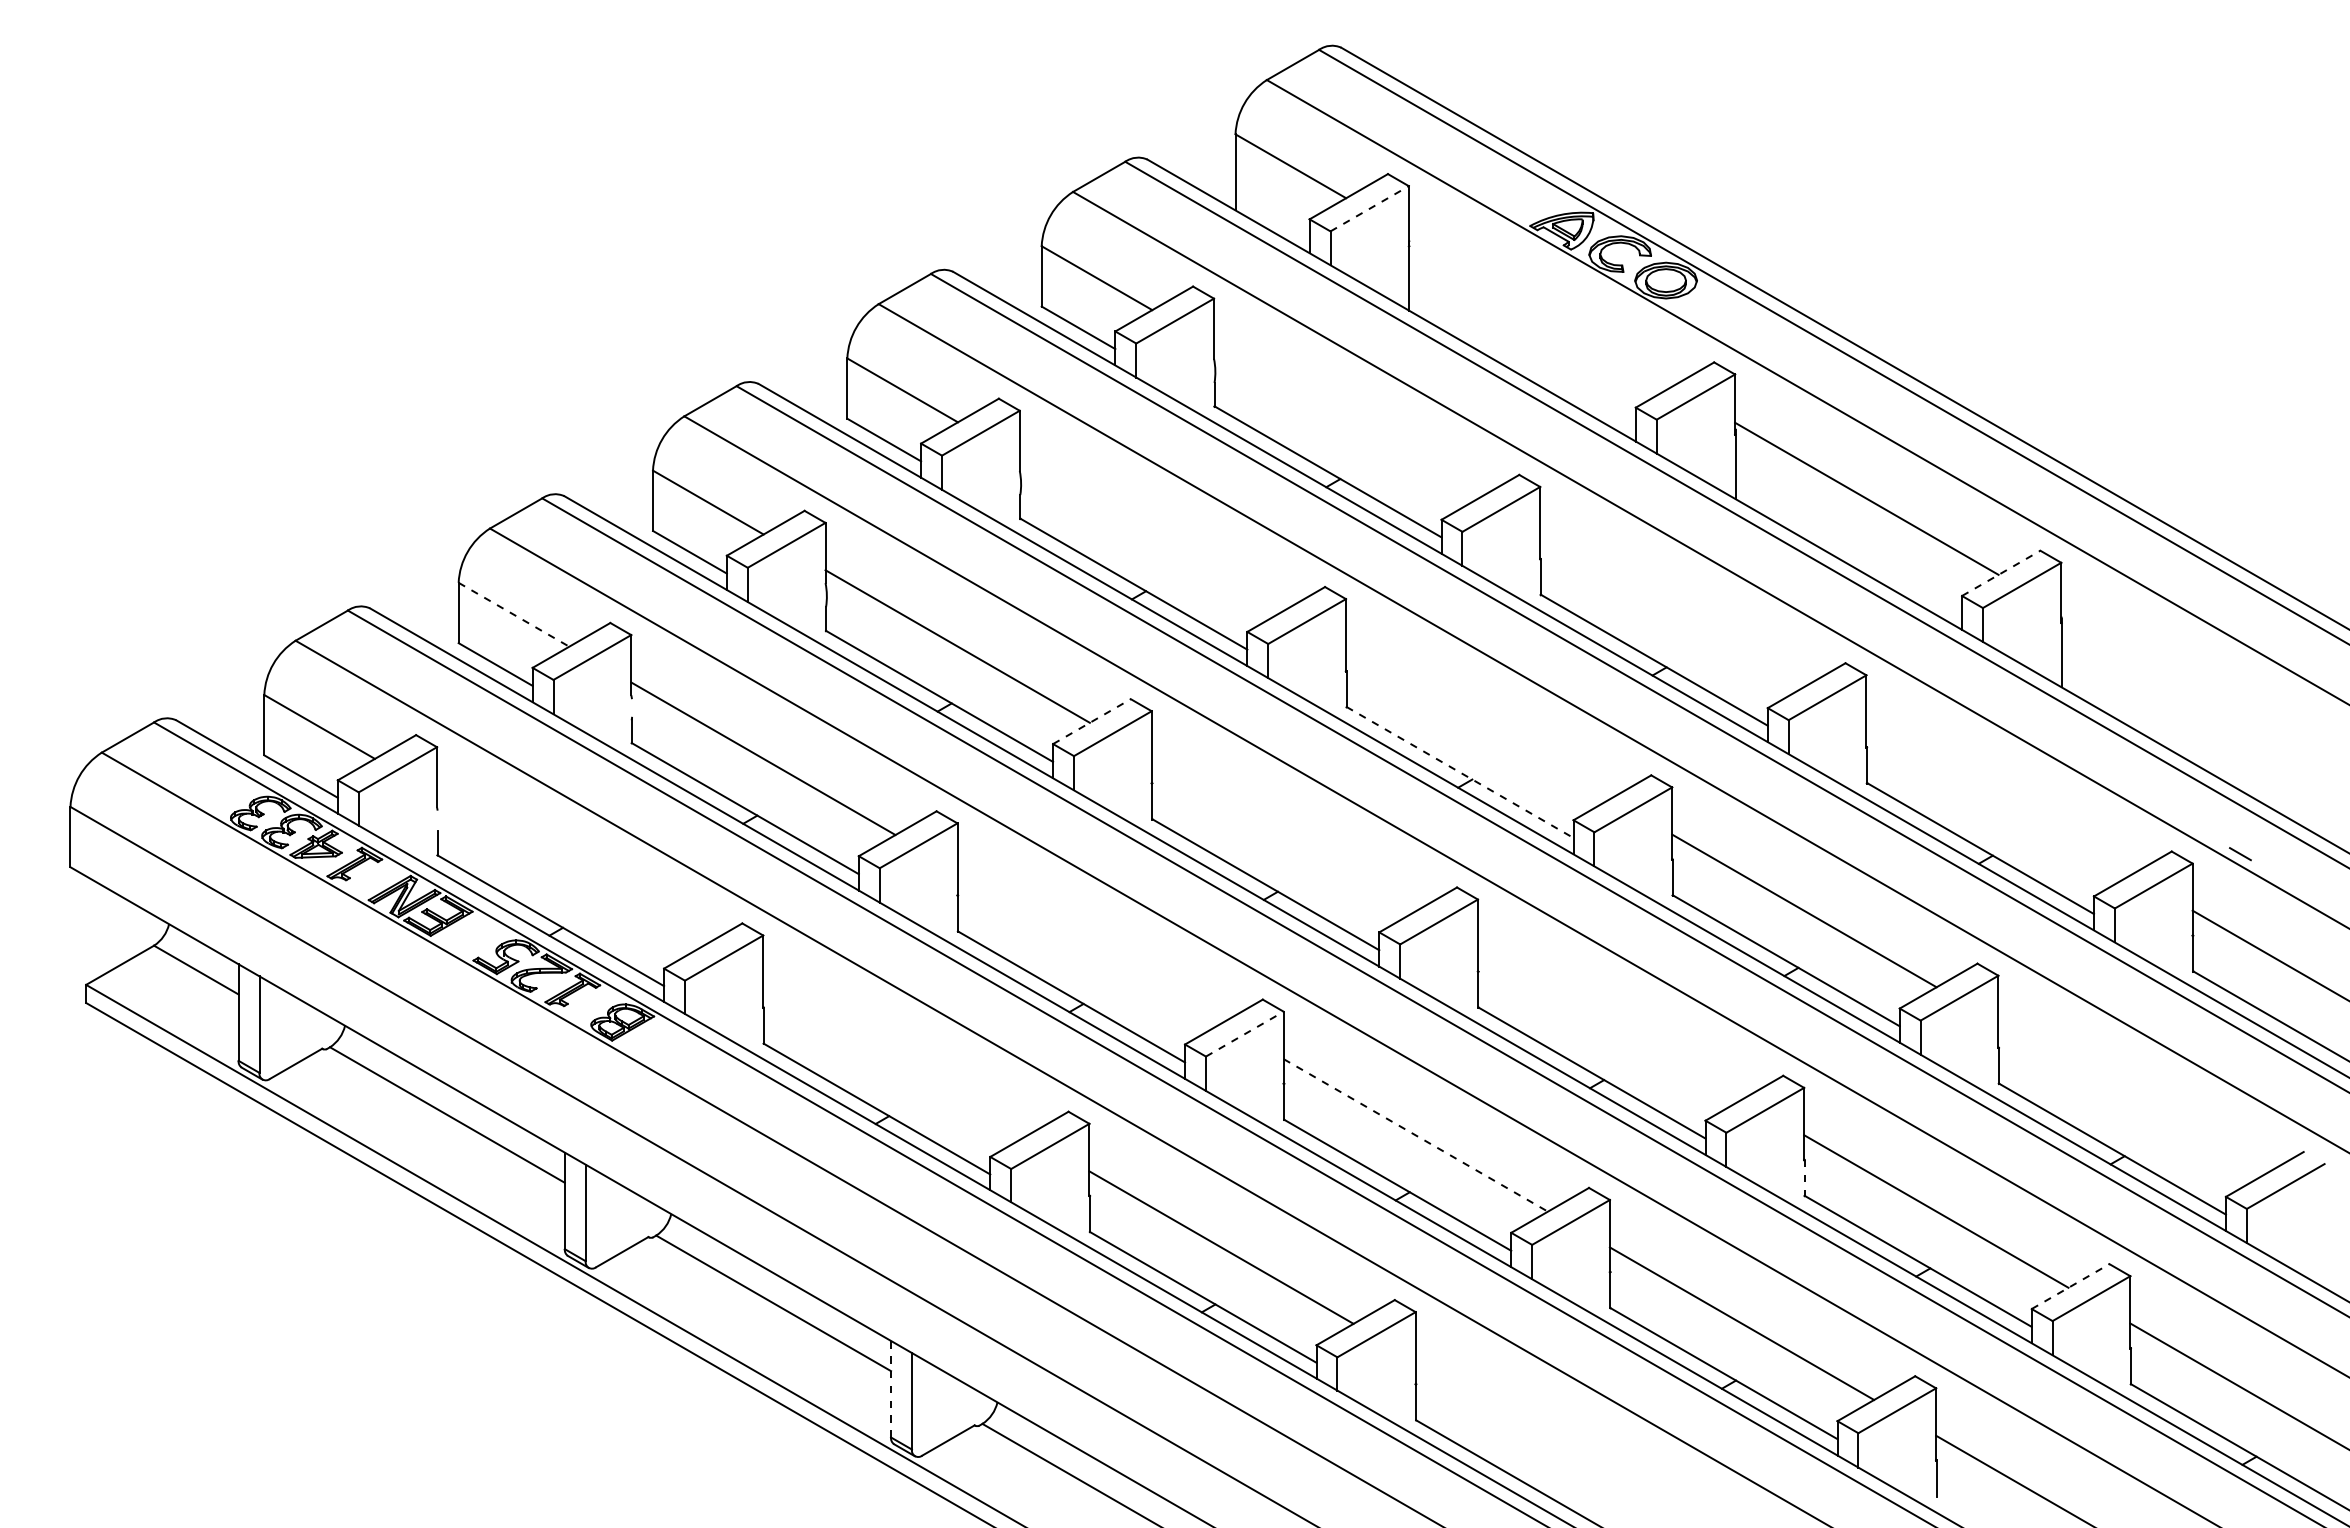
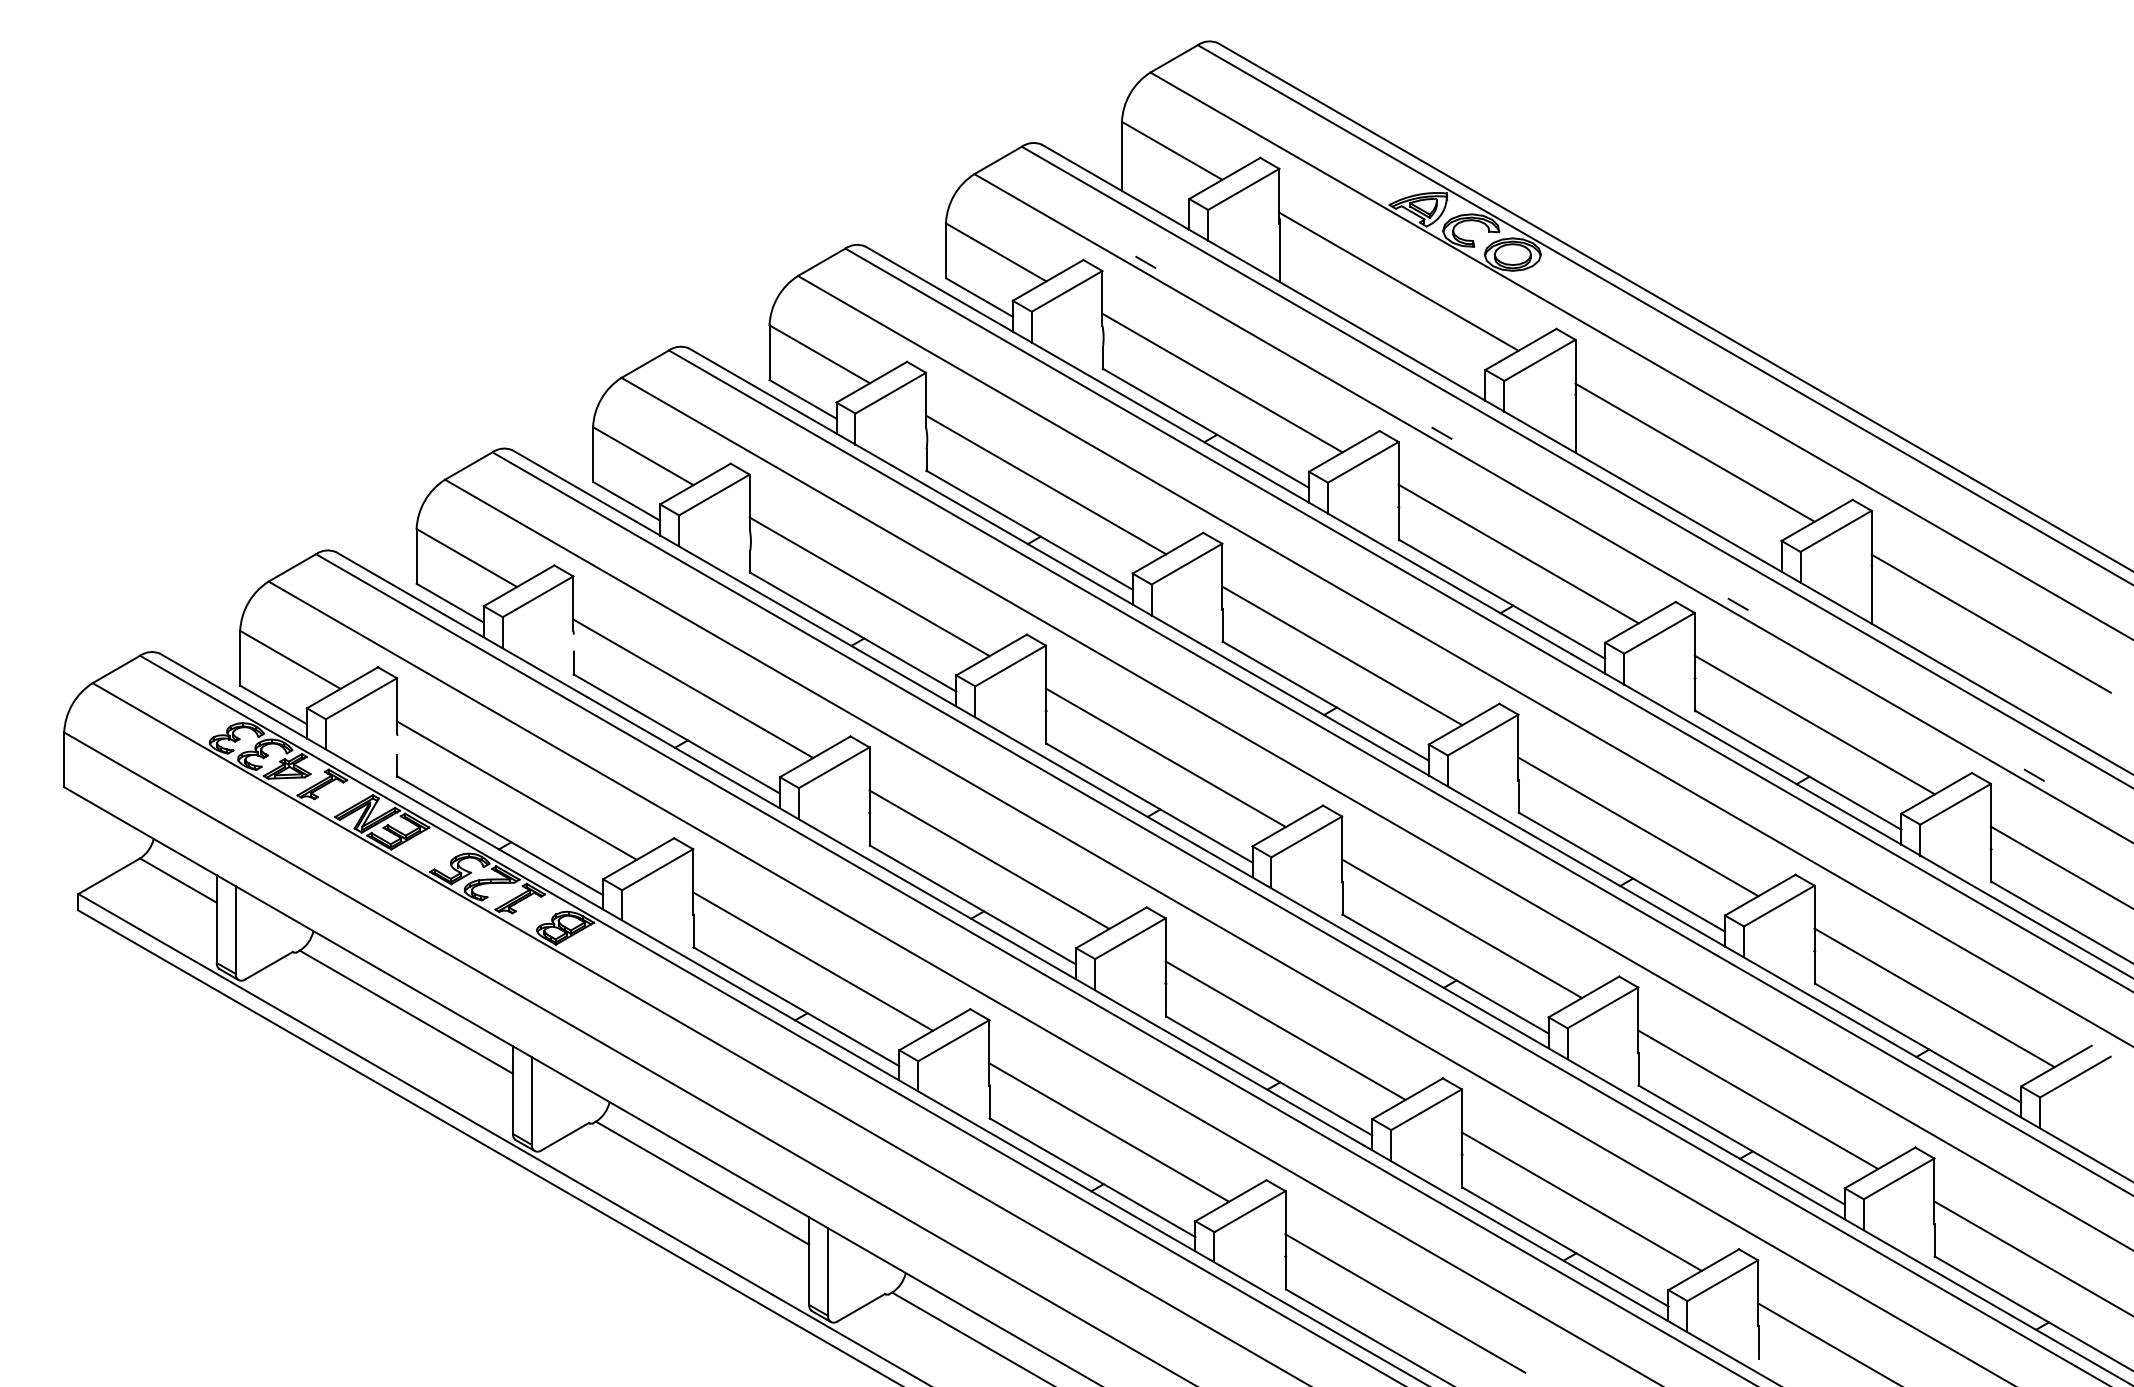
line: (1370, 208) -> (1244, 189), dashed -> solid
line: (1261, 289) -> (1145, 262), added
line: (1540, 310) -> (1398, 281), added
line: (1346, 421) -> (1222, 382), added
line: (1587, 477) -> (1441, 433), added
line: (1151, 533) -> (1045, 484), added
line: (2001, 573) -> (1817, 520), dashed -> solid
line: (1672, 610) -> (1518, 554), added
line: (513, 614) -> (466, 557), dashed -> solid
line: (1913, 665) -> (1737, 604), added
line: (2192, 687) -> (1990, 624), added
line: (1091, 721) -> (991, 654), dashed -> solid
line: (1477, 722) -> (1341, 655), added
line: (1460, 772) -> (1326, 701), dashed -> solid
line: (1998, 798) -> (1814, 724), added
line: (1283, 834) -> (1165, 757), added
line: (569, 870) -> (517, 790), added
line: (1089, 946) -> (989, 859), added
line: (1609, 1022) -> (1461, 928), added
line: (1244, 1034) -> (1130, 939), dashed -> solid
line: (895, 1059) -> (813, 961), added
line: (2130, 1098) -> (1934, 997), added
line: (1415, 1135) -> (1285, 1030), dashed -> solid
line: (1804, 1178) -> (1638, 1069), dashed -> solid
line: (2070, 1286) -> (1880, 1167), dashed -> solid
line: (891, 1388) -> (809, 1260), dashed -> solid
line: (1547, 1435) -> (1405, 1303), added

